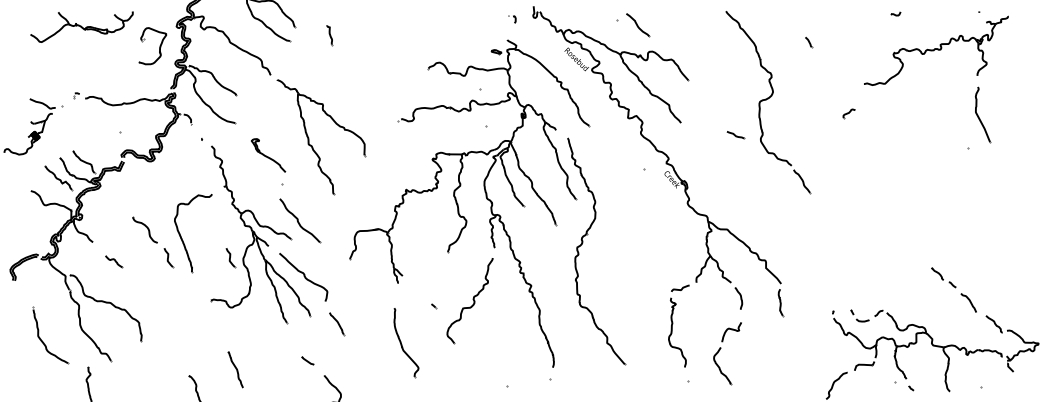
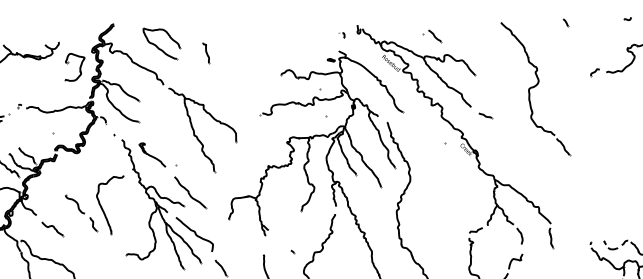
part: (633, 26) -> (432, 36), size x0.71
part: (329, 35) -> (206, 53), size x1.43
part: (809, 42) -> (566, 22), moved
part: (848, 113) -> (594, 72), moved
part: (735, 135) -> (485, 115), moved
part: (268, 155) -> (152, 155), moved
part: (230, 258) -> (139, 222), removed
part: (114, 261) -> (53, 228), size x1.67

